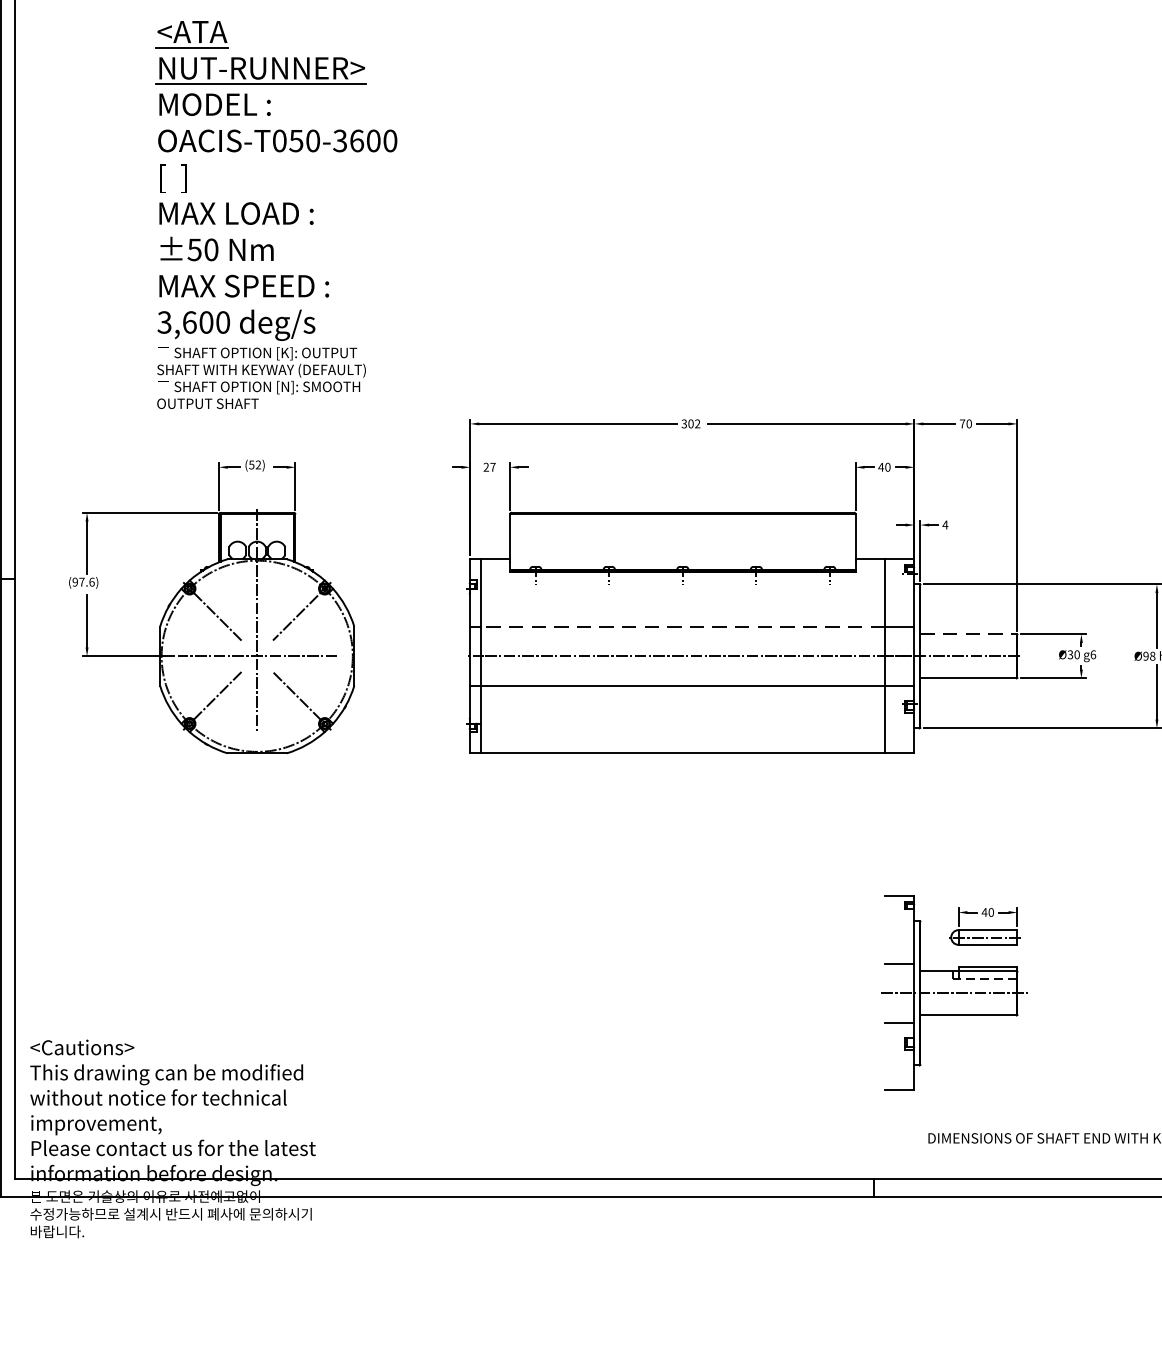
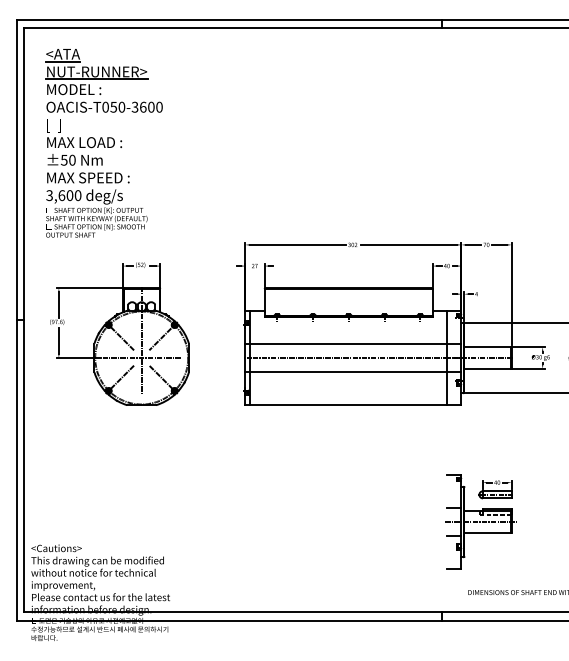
part: (275, 215) -> (103, 143), moved
line: (682, 626) -> (348, 343), dashed -> solid
line: (969, 634) -> (488, 347), dashed -> solid

